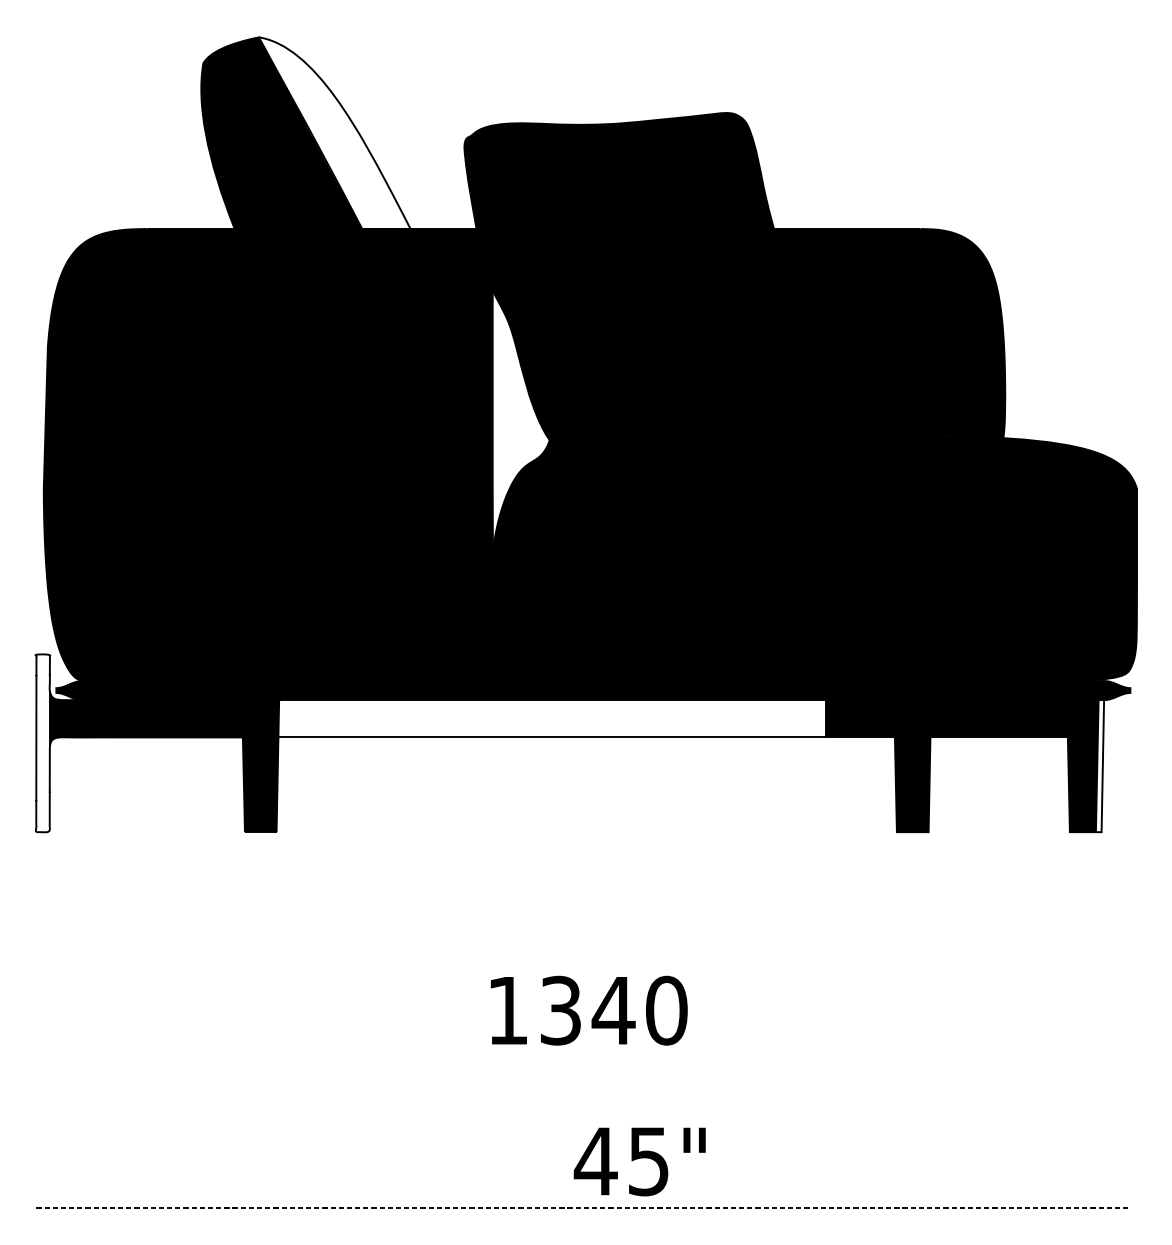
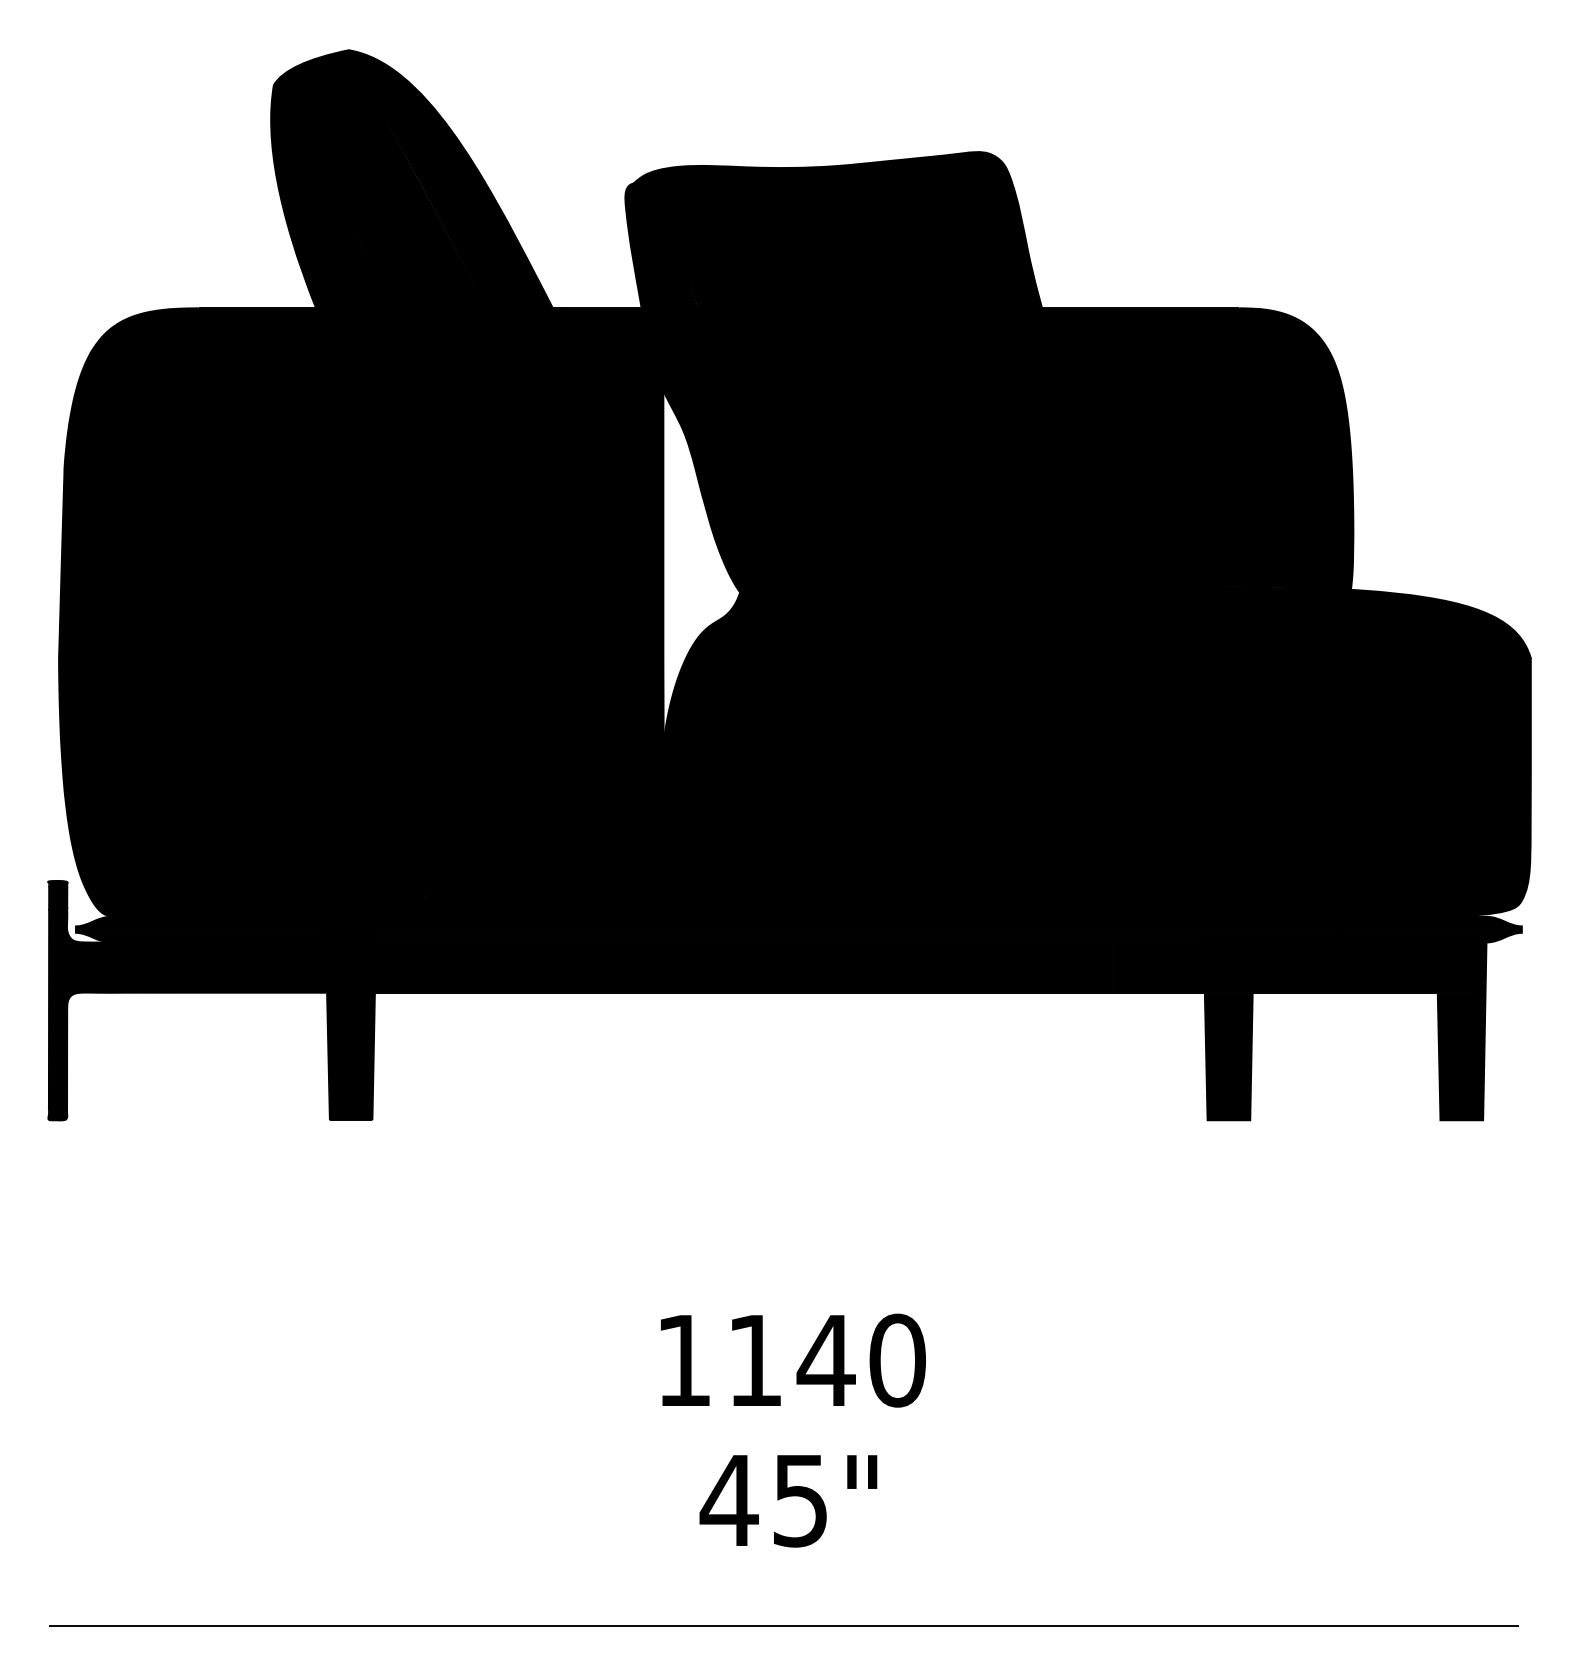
fill: (334, 133) -> (450, 179), added
fill: (552, 718) -> (743, 967), added
fill: (42, 743) -> (57, 1000), added
fill: (1099, 766) -> (1480, 1031), added
text: (561, 1010) -> (755, 1360), 1340 -> 1140
text: (639, 1162) -> (788, 1501), moved
line: (581, 1207) -> (783, 1625), dashed -> solid

